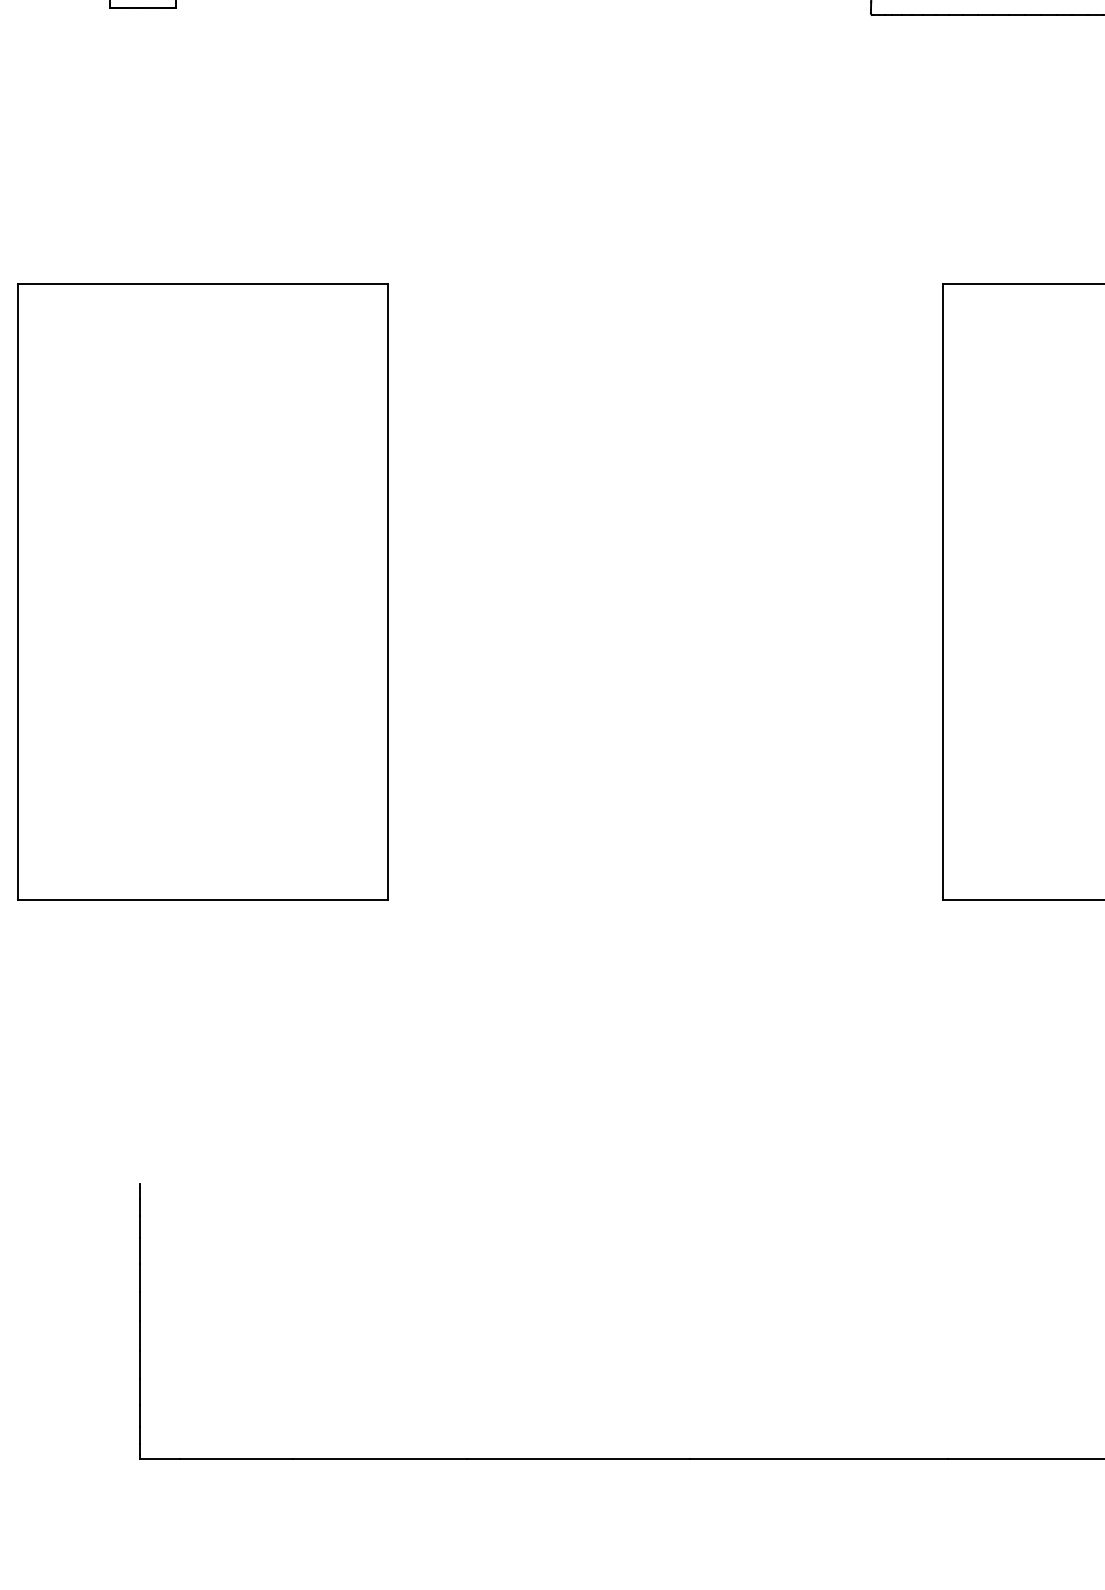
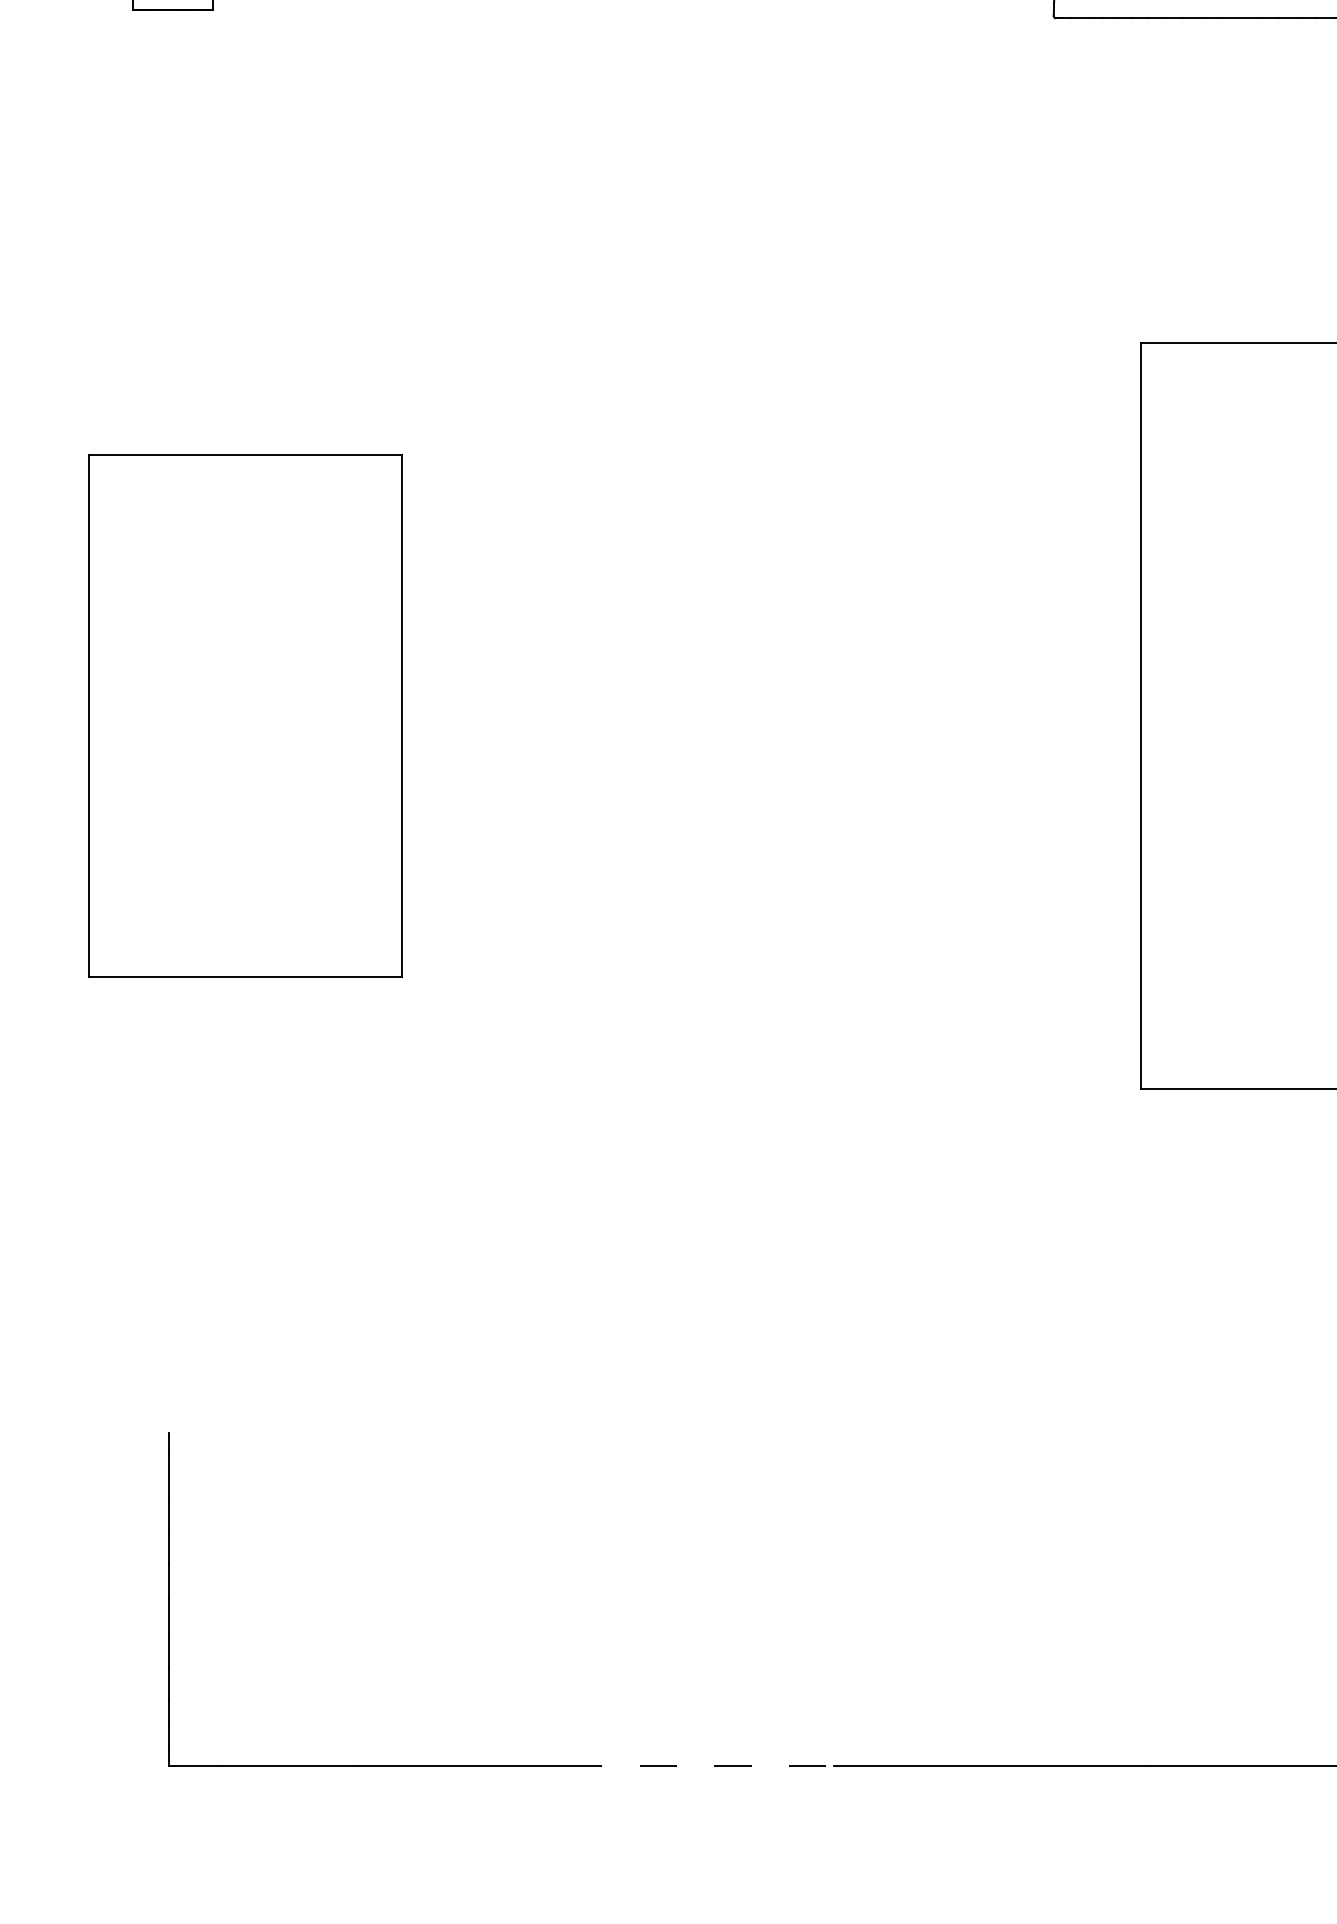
part: (202, 591) -> (245, 715), size x0.7
line: (578, 1459) -> (699, 1766), solid -> dashed

